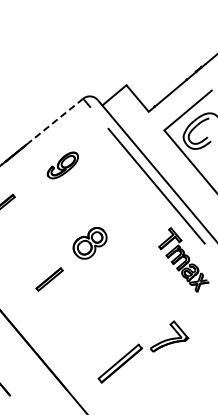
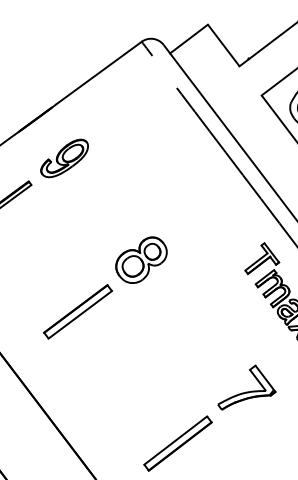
line: (56, 120) -> (99, 72), dashed -> solid
part: (62, 165) -> (63, 158), moved
part: (49, 279) -> (77, 311), size x1.67
part: (169, 336) -> (247, 387), moved

